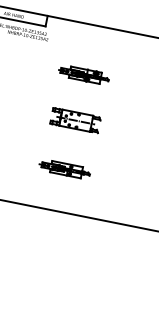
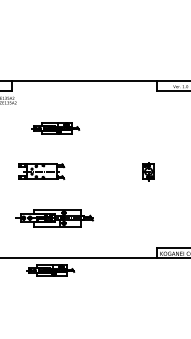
part: (75, 120) -> (41, 171), moved
part: (65, 168) -> (55, 217), size x1.6
part: (48, 223) -> (50, 270), added

